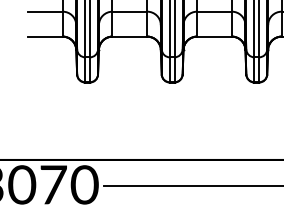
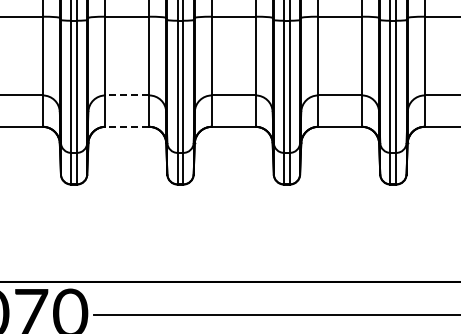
line: (130, 11) -> (127, 95), solid -> dashed
line: (130, 36) -> (127, 126), solid -> dashed

